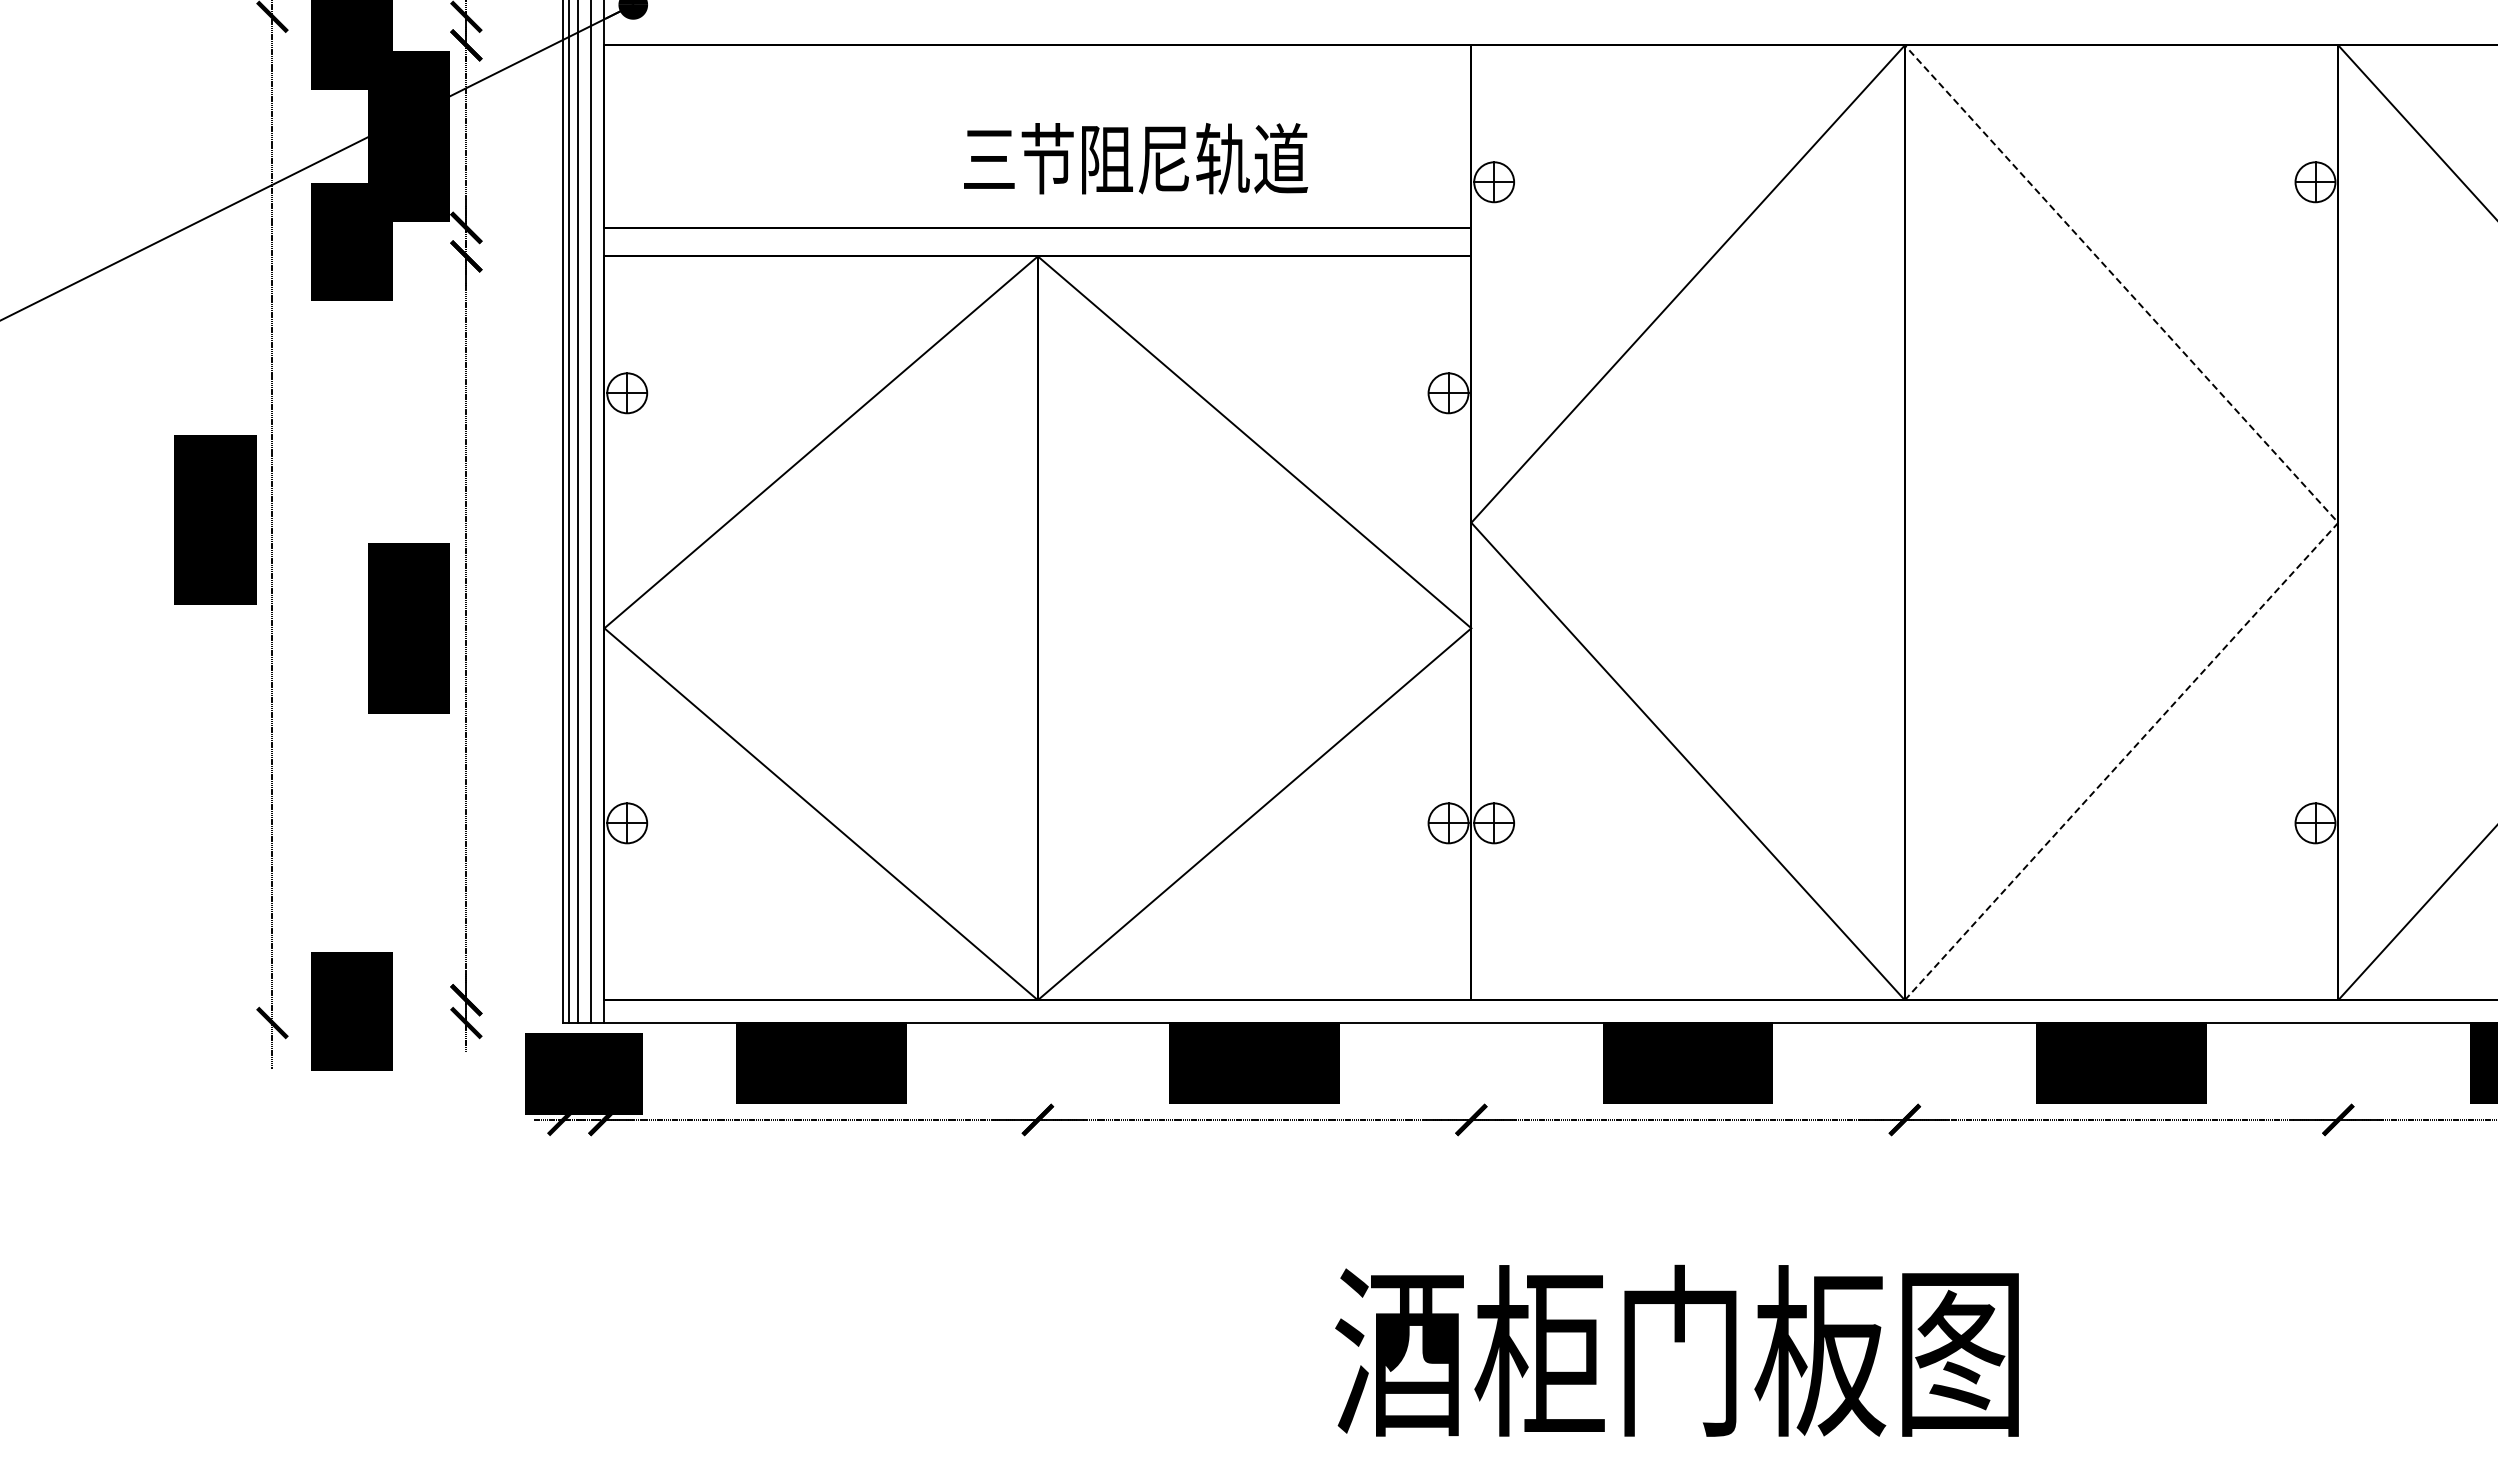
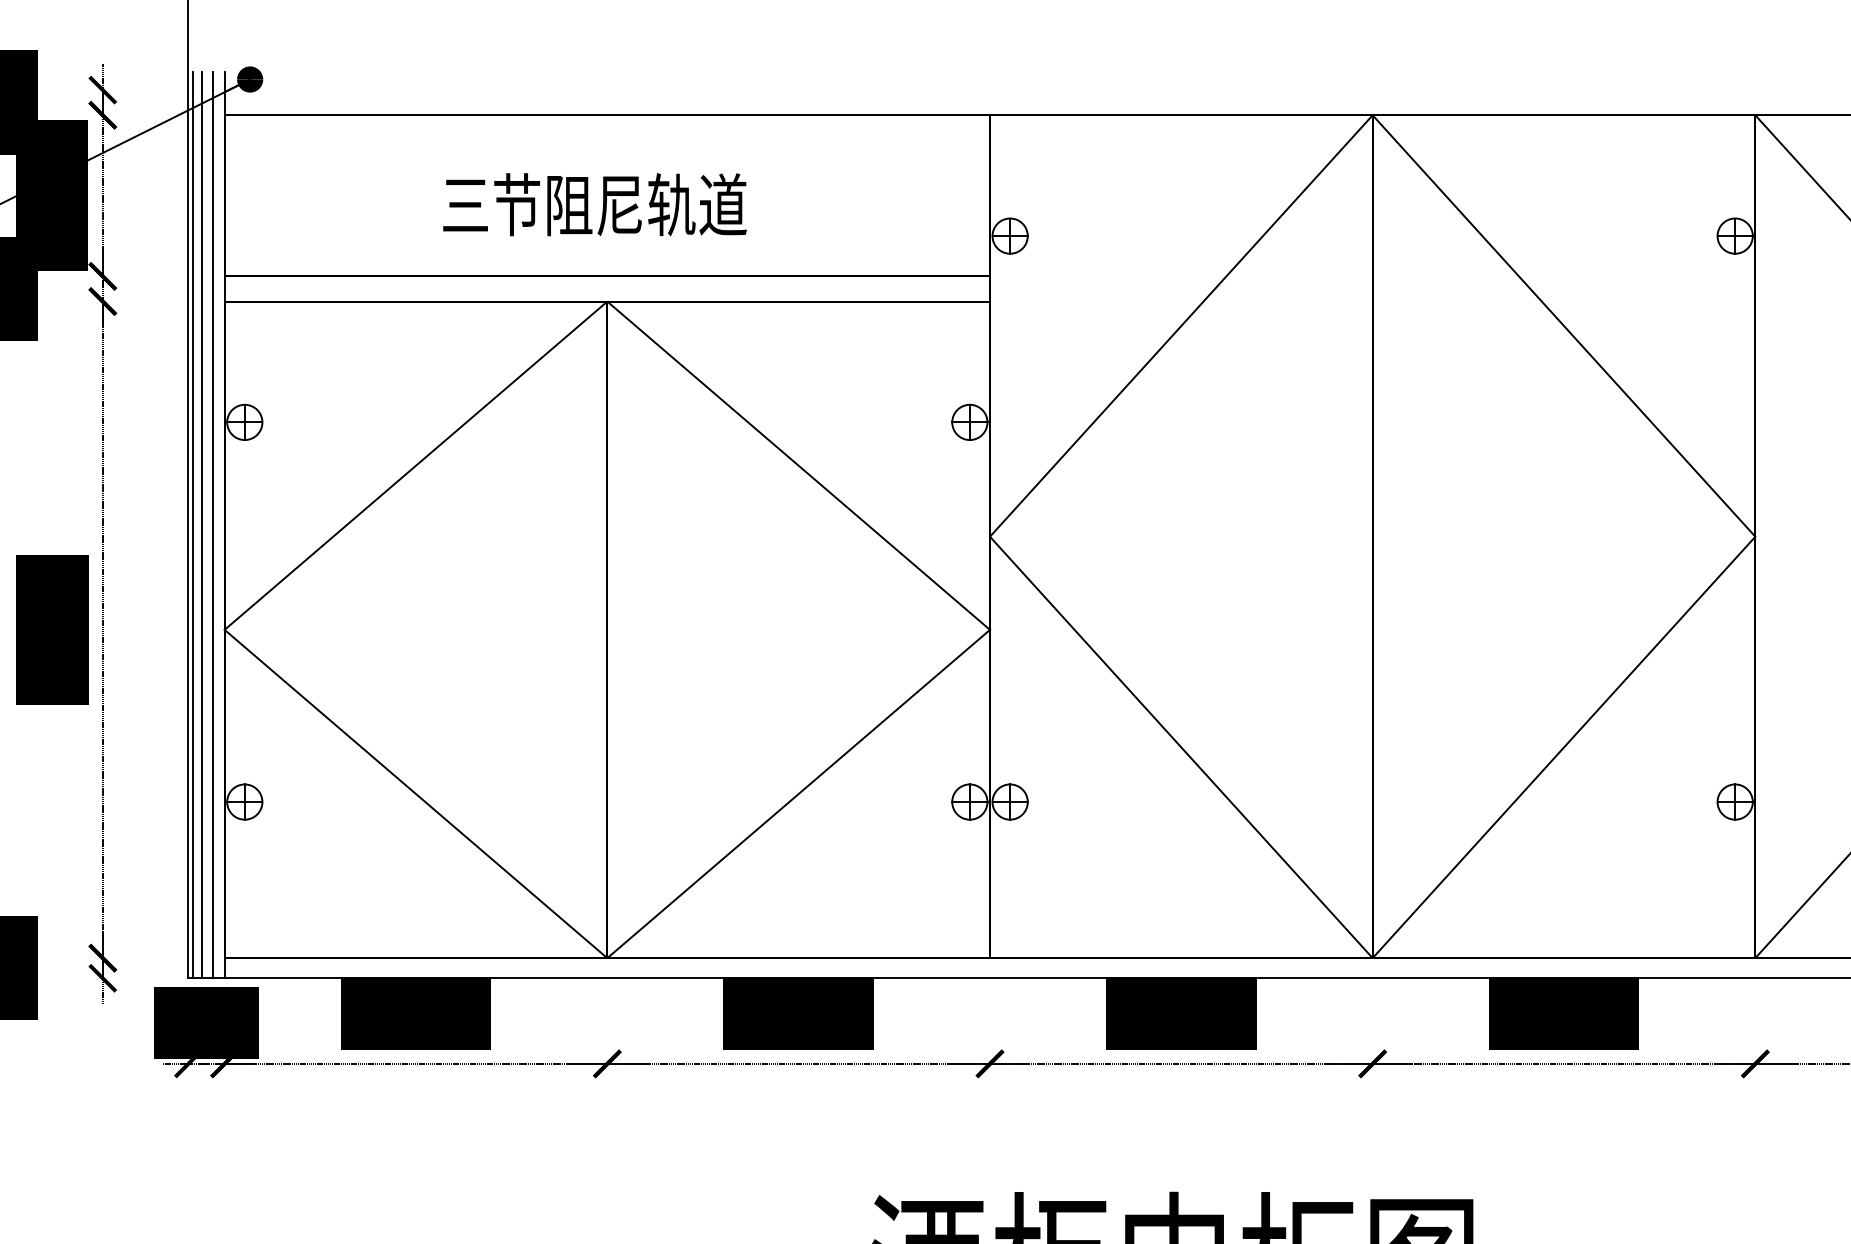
text: (1136, 158) -> (595, 204), moved
line: (2338, 522) -> (1755, 536), dashed -> solid

